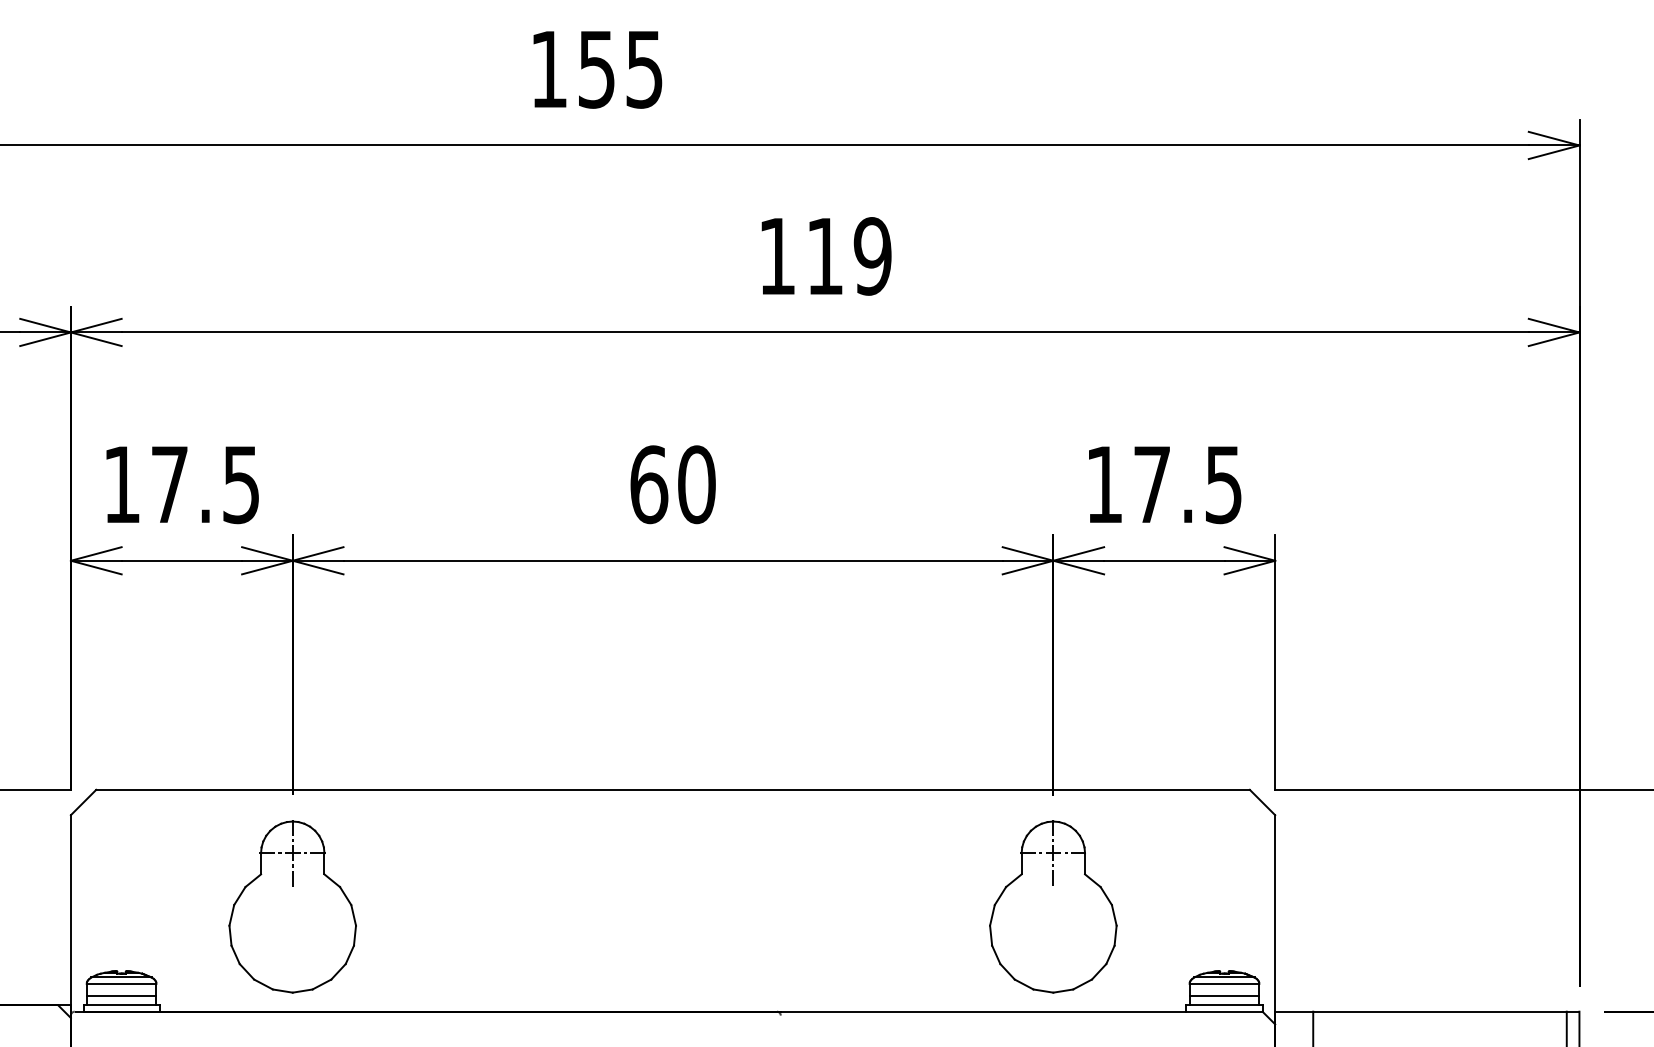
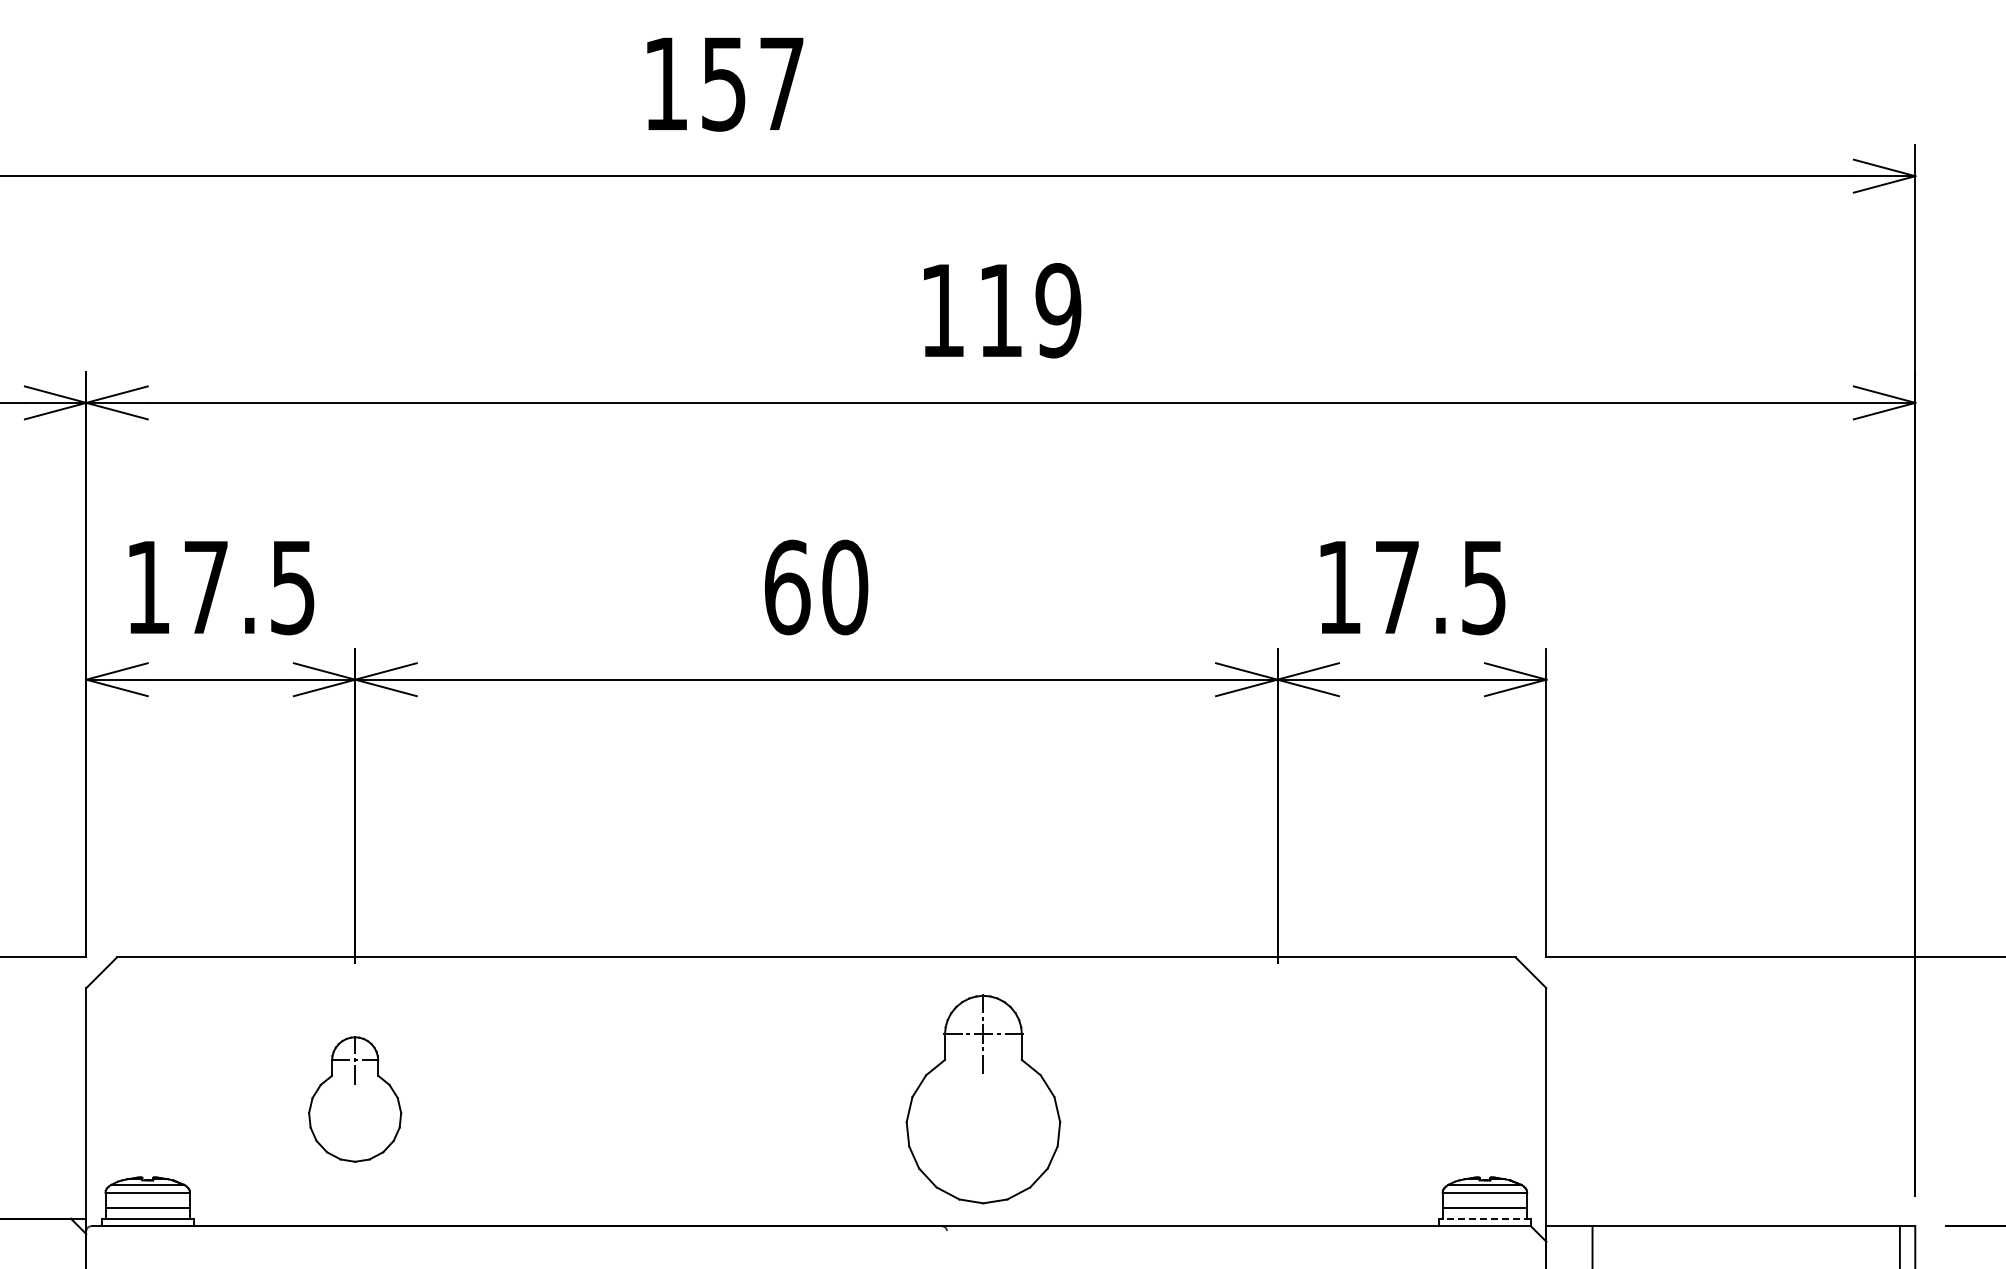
text: (644, 69) -> (781, 84), 155 -> 157
part: (292, 907) -> (354, 1099), size x0.6
part: (1053, 907) -> (983, 1099), moved
line: (1224, 1005) -> (1484, 1218), solid -> dashed

